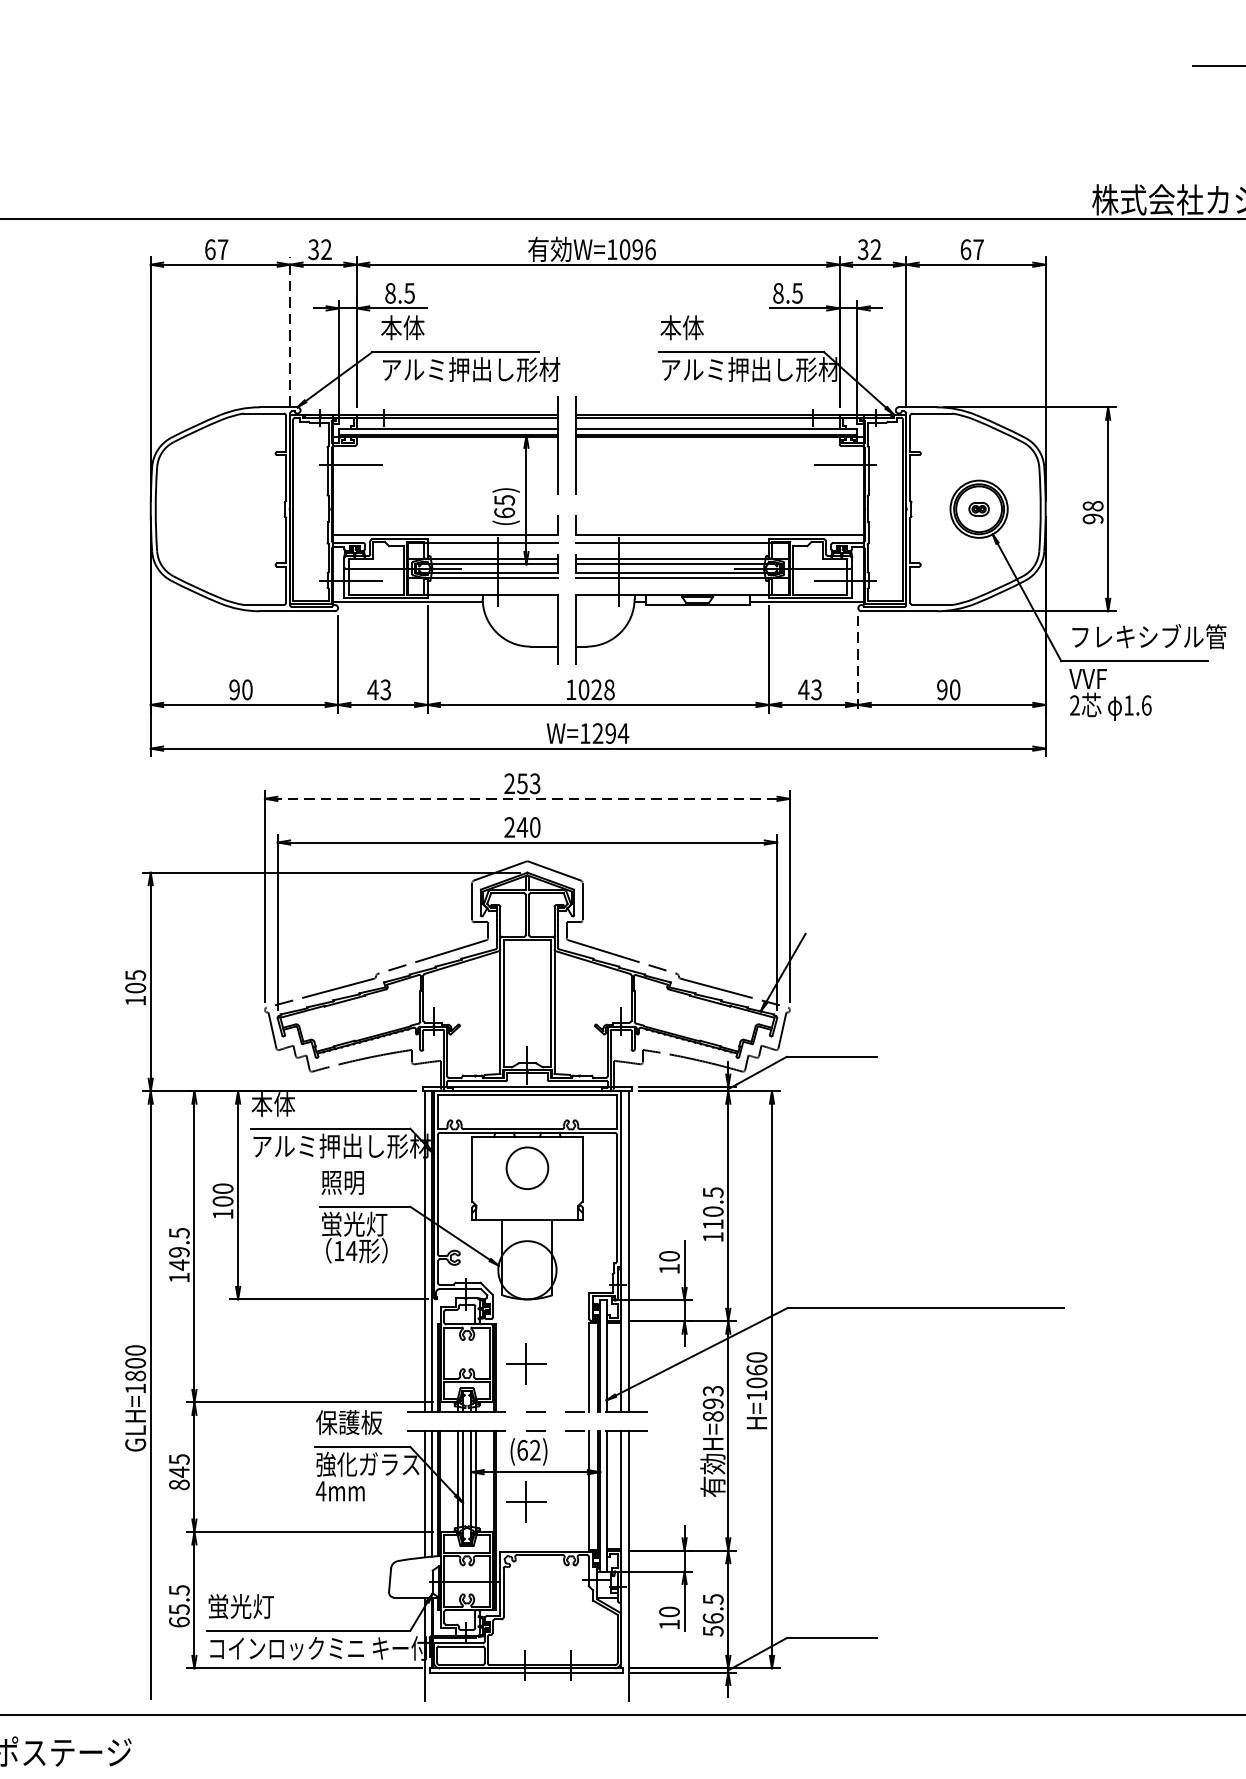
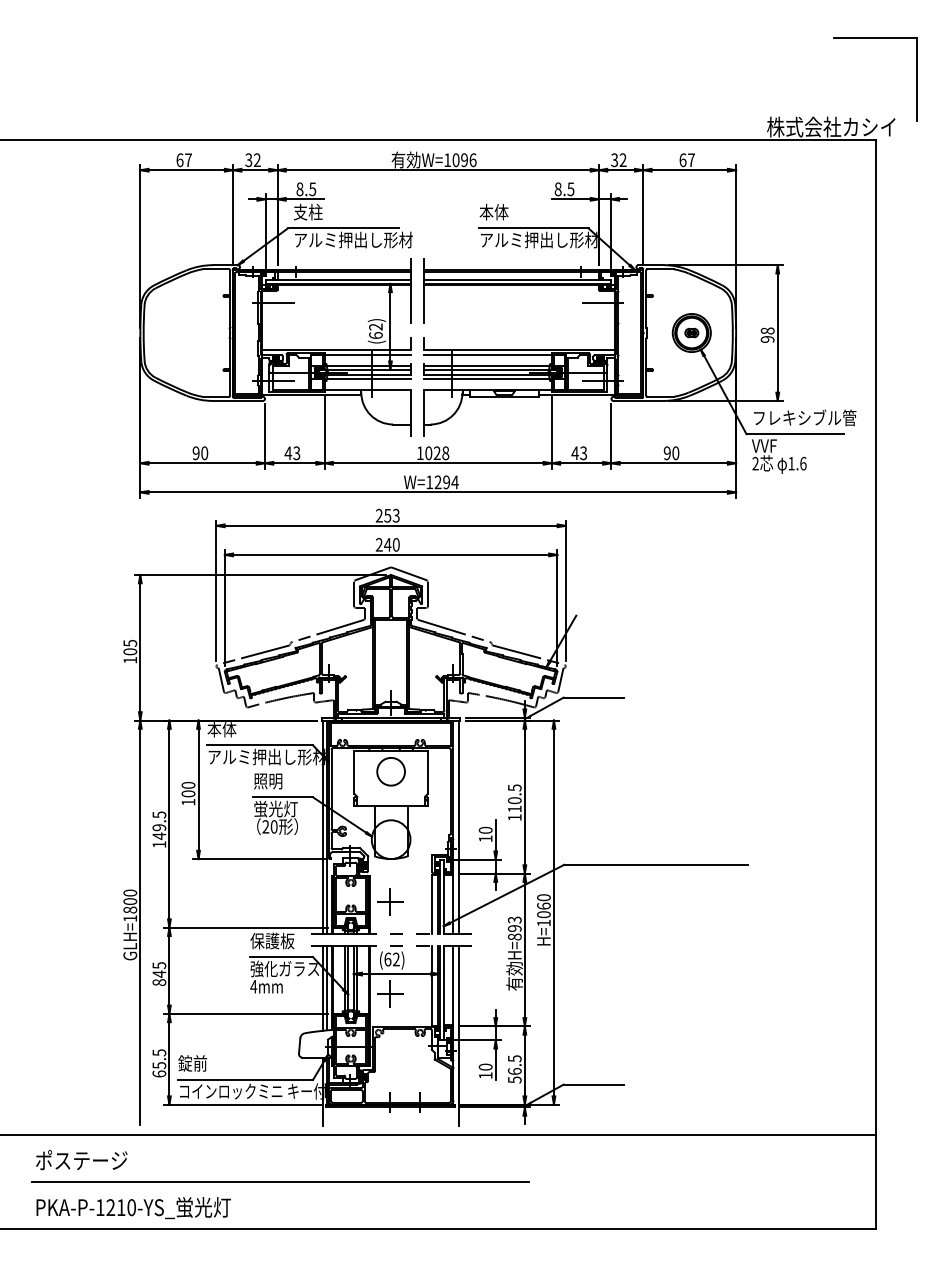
text: (401, 328) -> (307, 212), 本体 -> 支柱
line: (290, 331) -> (233, 214), dashed -> solid
text: (503, 499) -> (375, 326), (65) -> (62)
line: (858, 664) -> (611, 436), dashed -> solid
line: (526, 798) -> (390, 525), dashed -> solid
text: (344, 1250) -> (269, 826), 14 -> 20
text: (241, 1606) -> (200, 1063), 蛍光灯 -> 錠前

